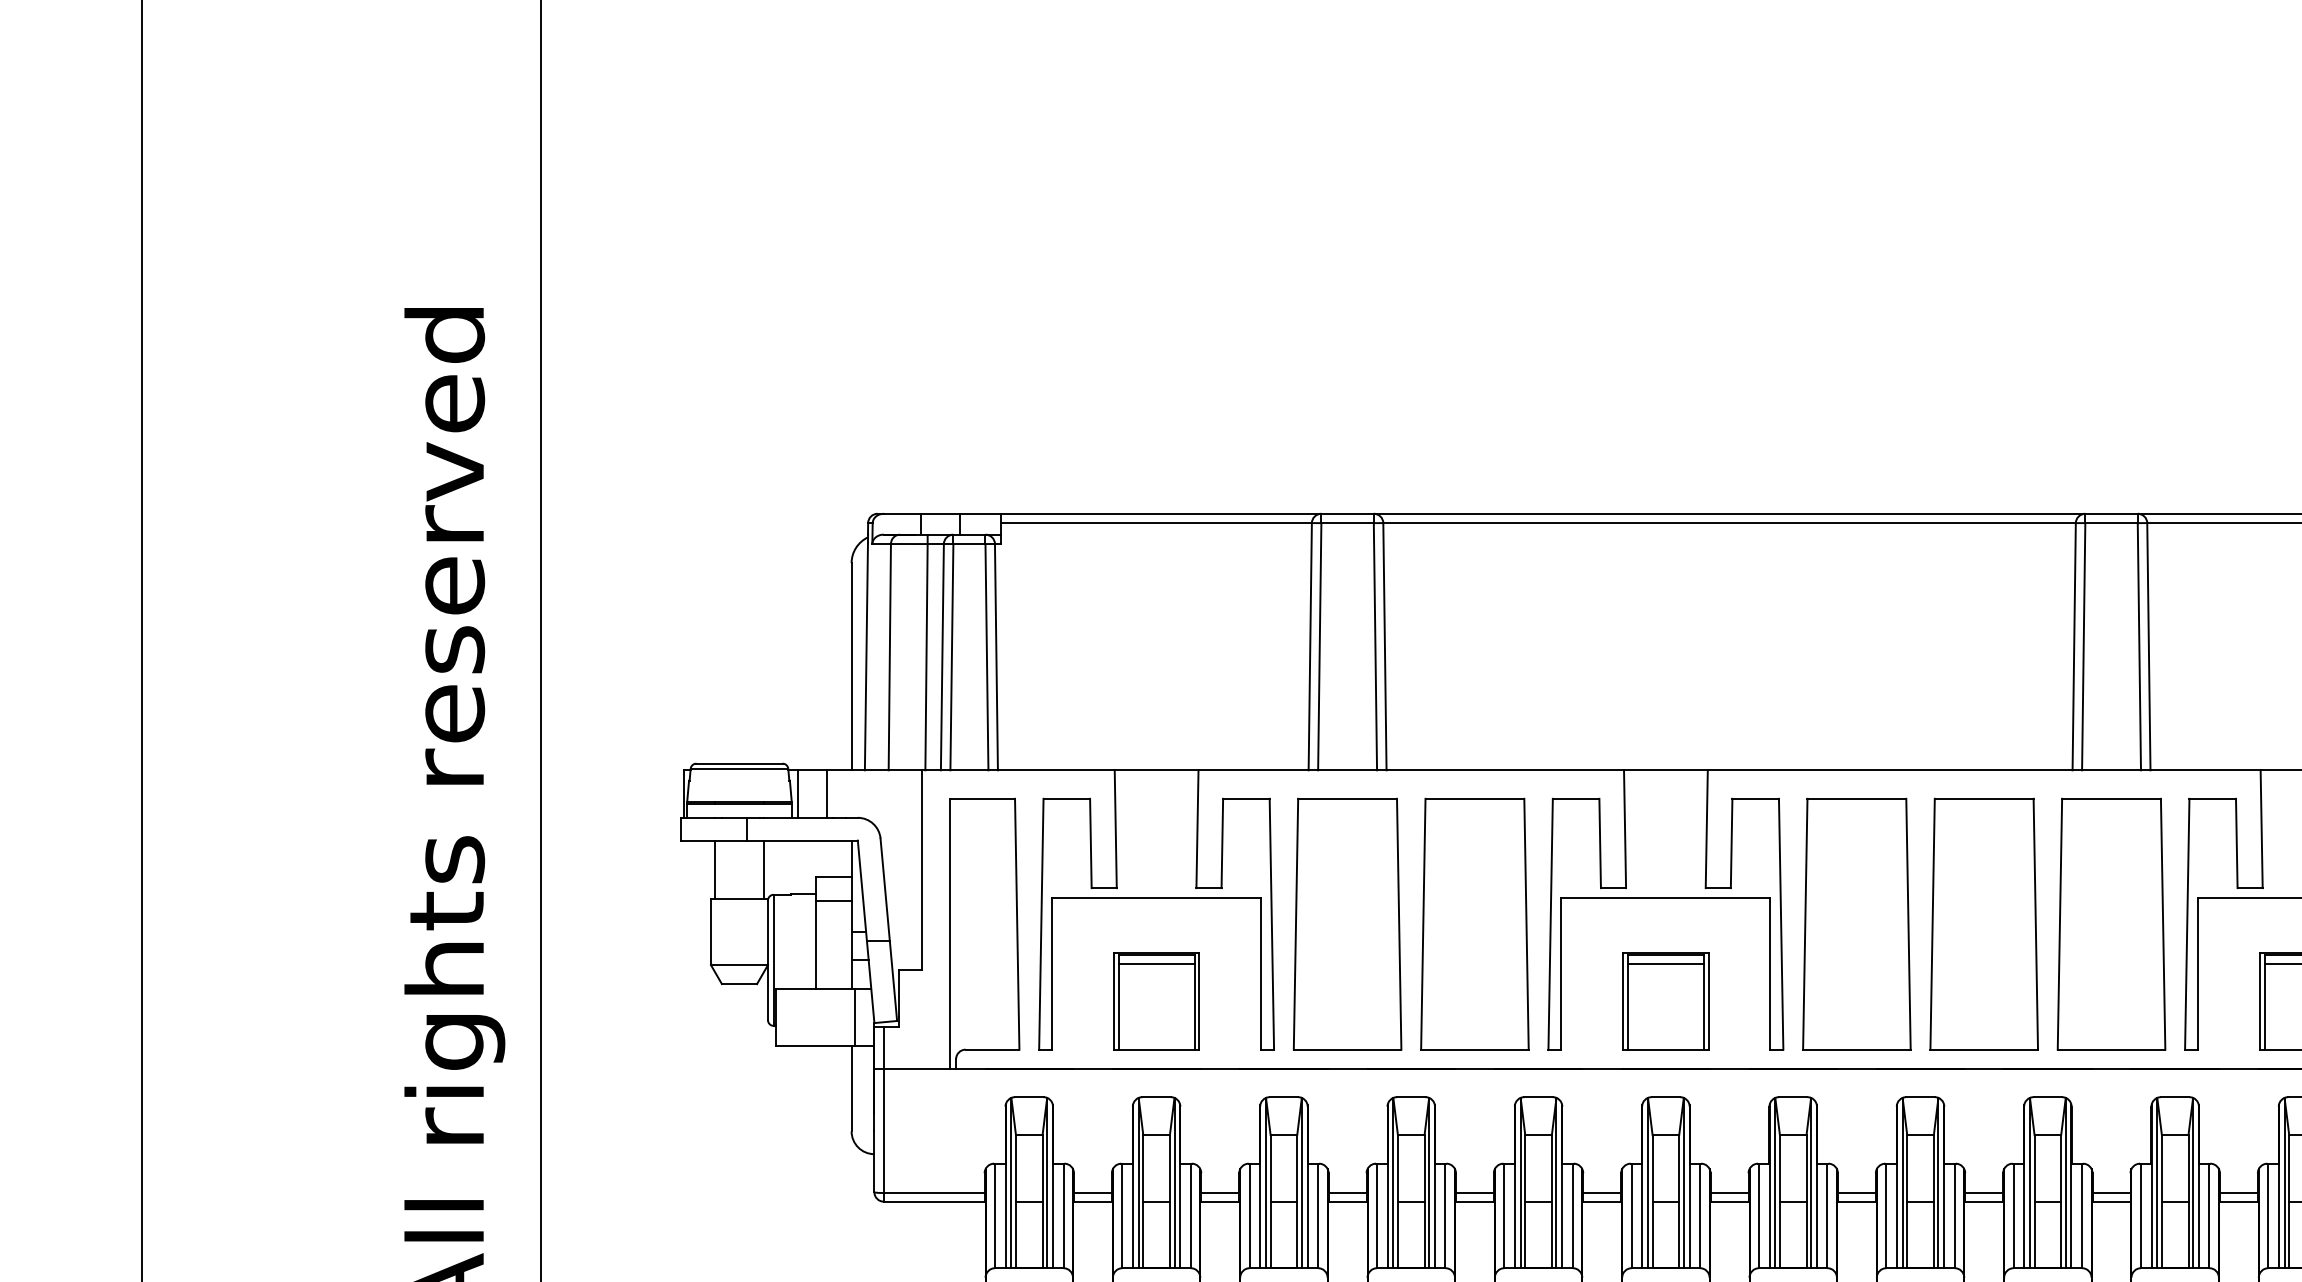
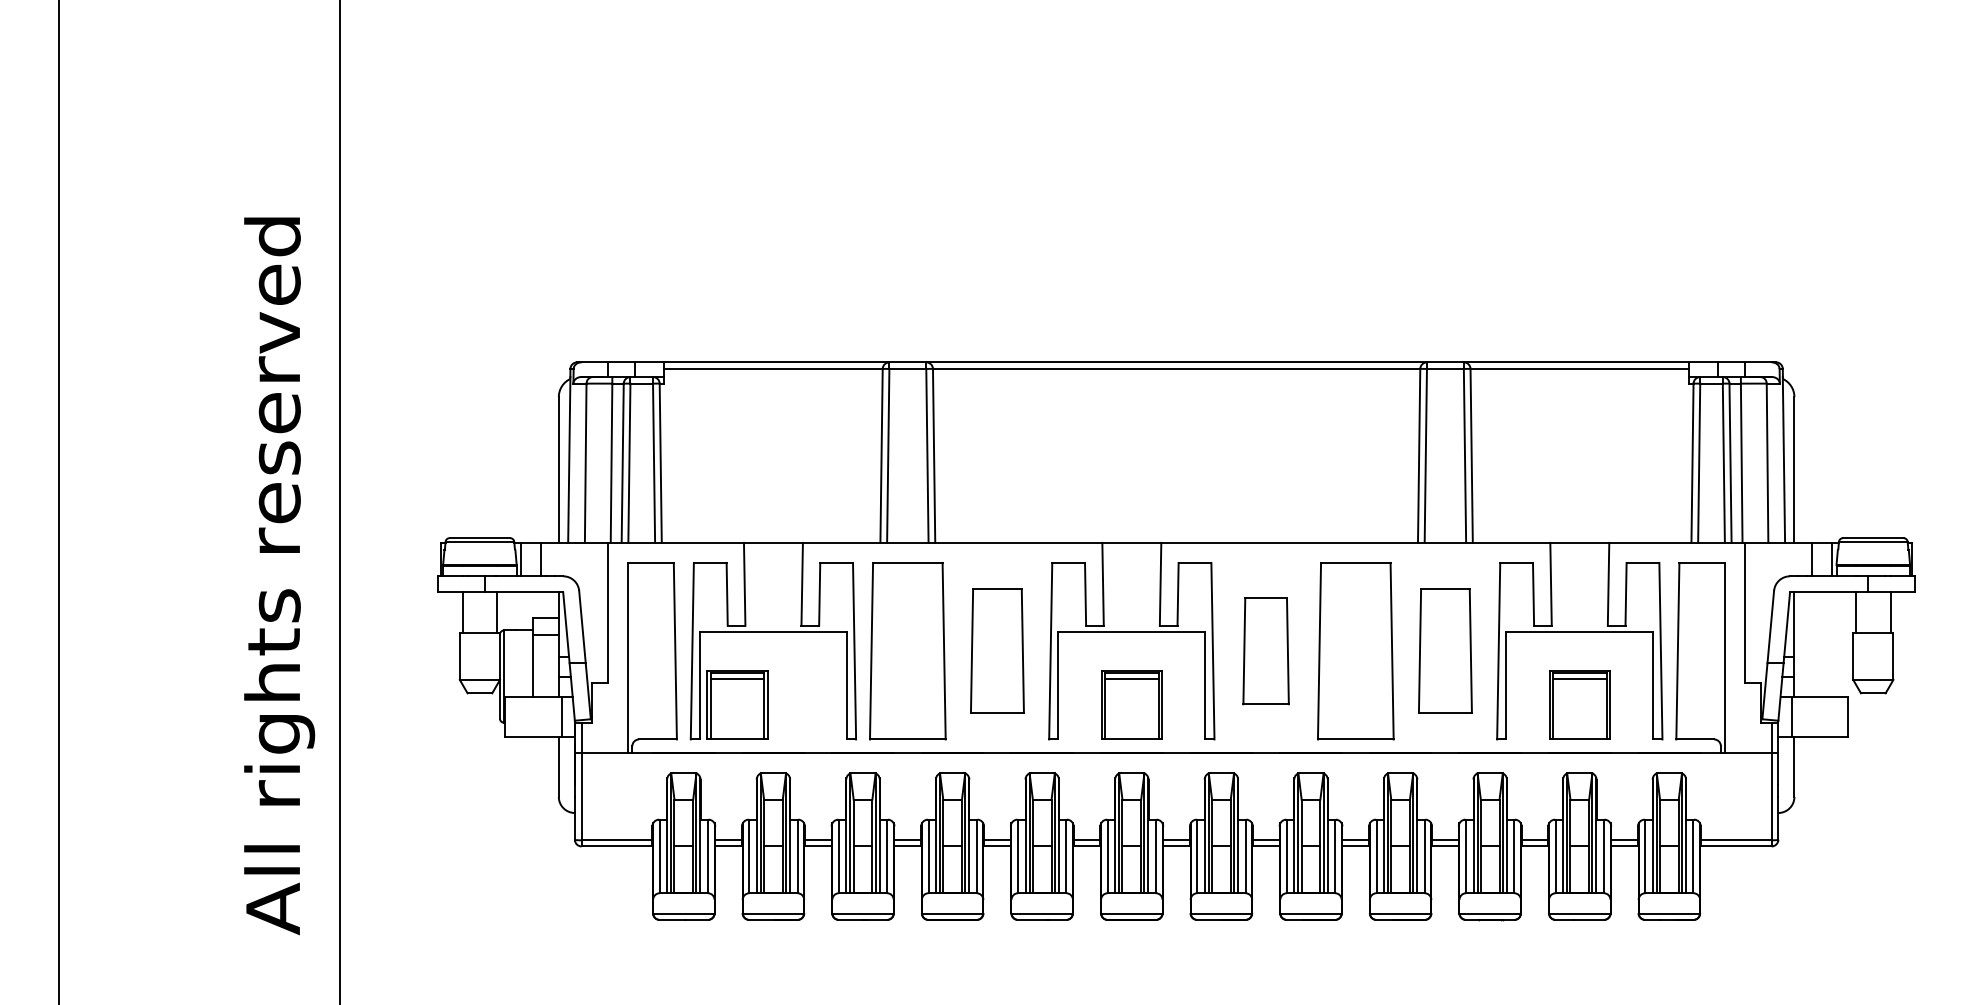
part: (1475, 924) -> (997, 651), size x0.7
part: (1855, 924) -> (1265, 651), size x0.6
part: (2111, 924) -> (1445, 651), size x0.7
part: (1156, 1000) -> (737, 704), moved

